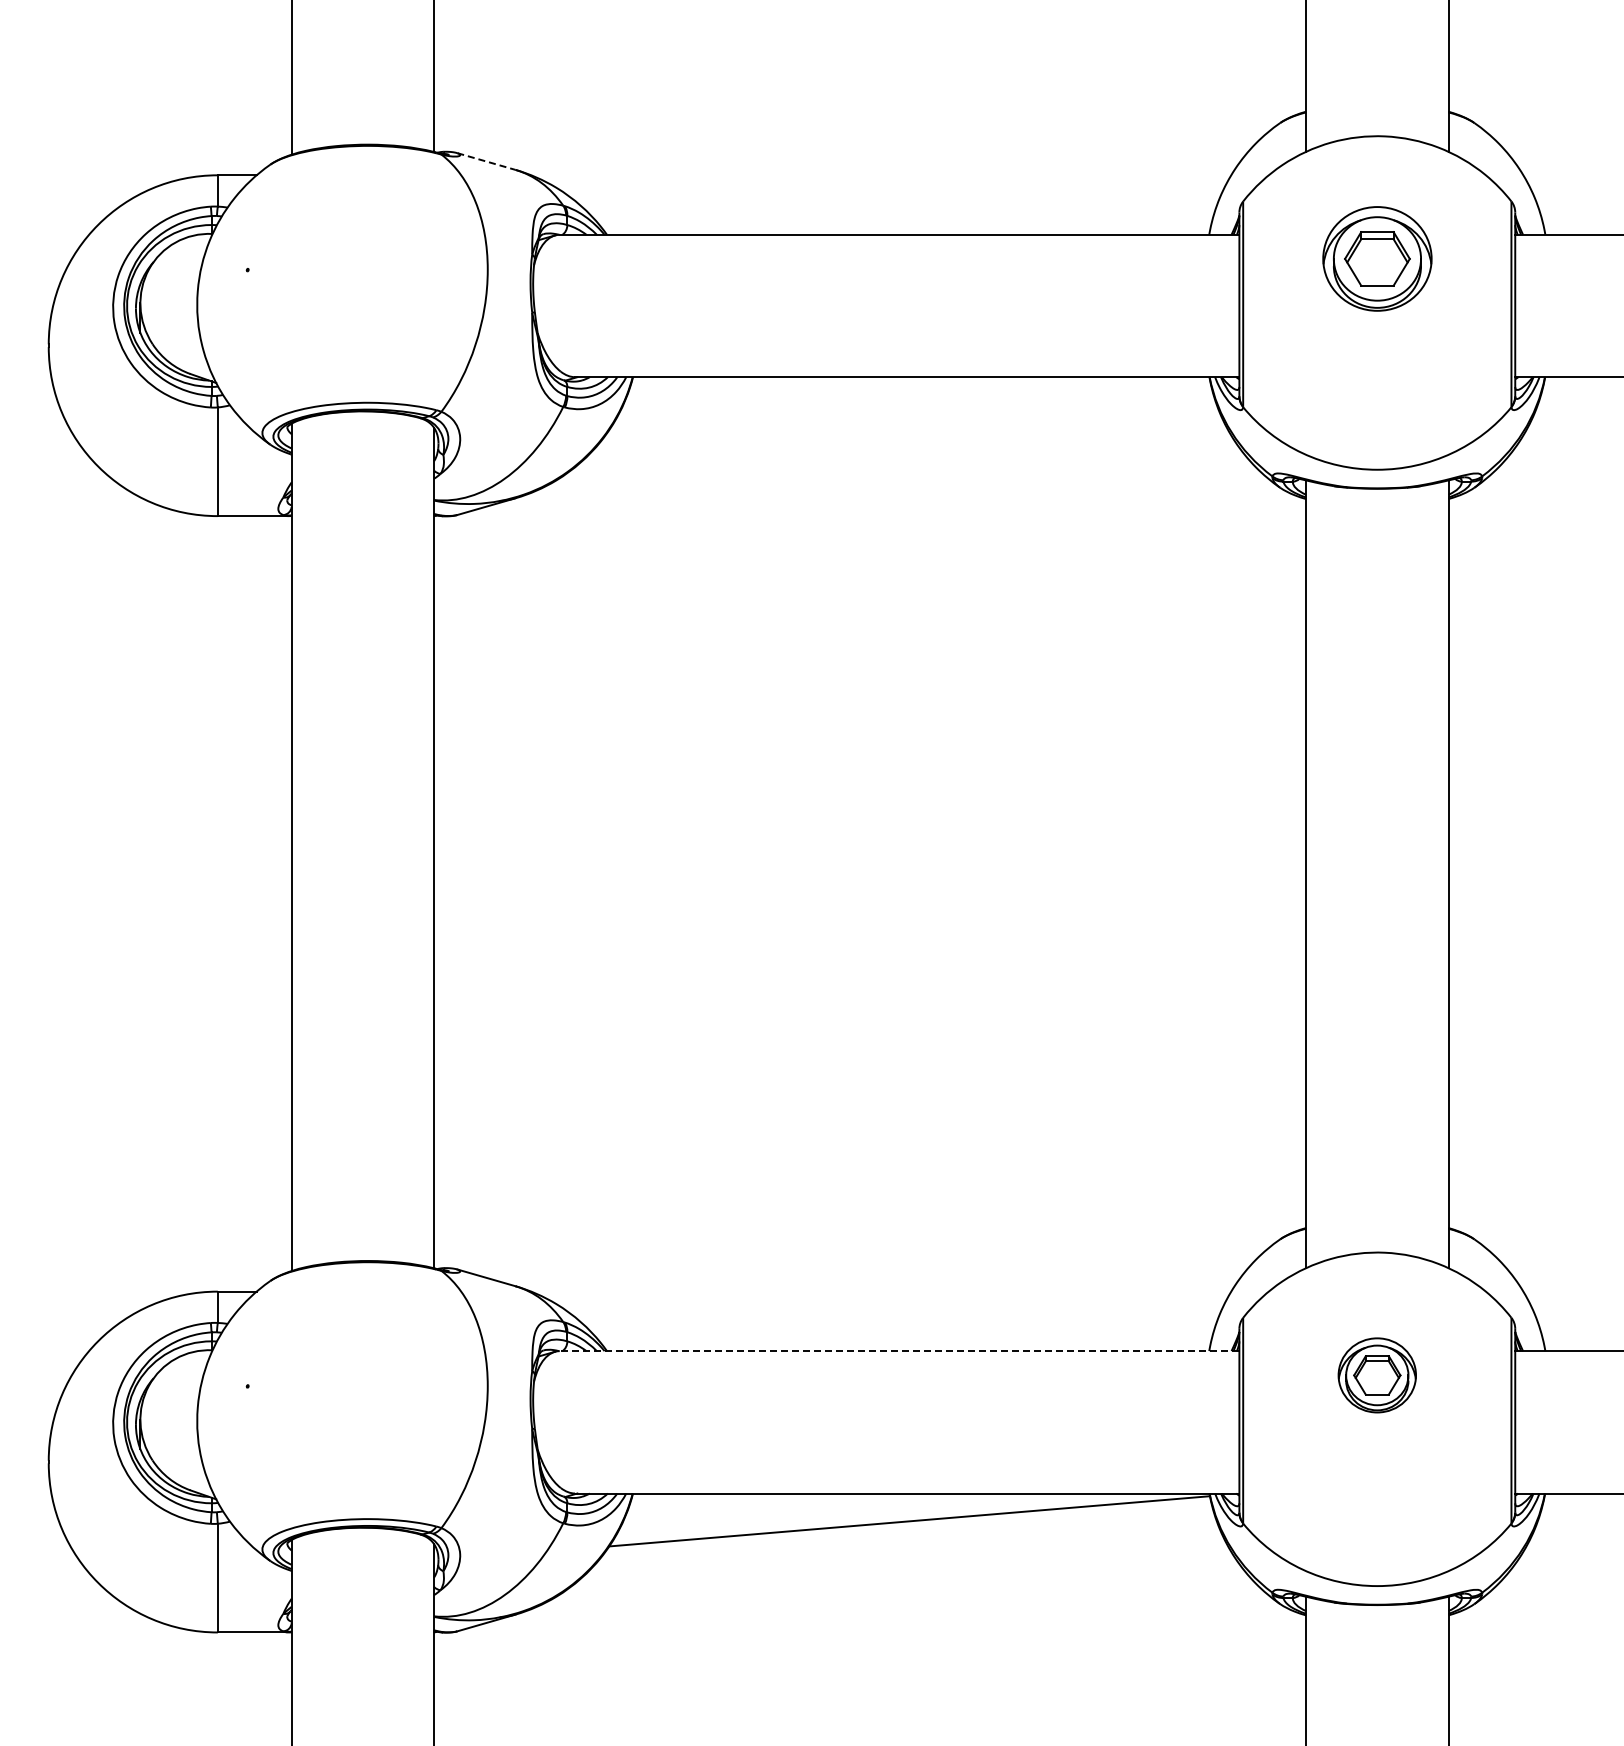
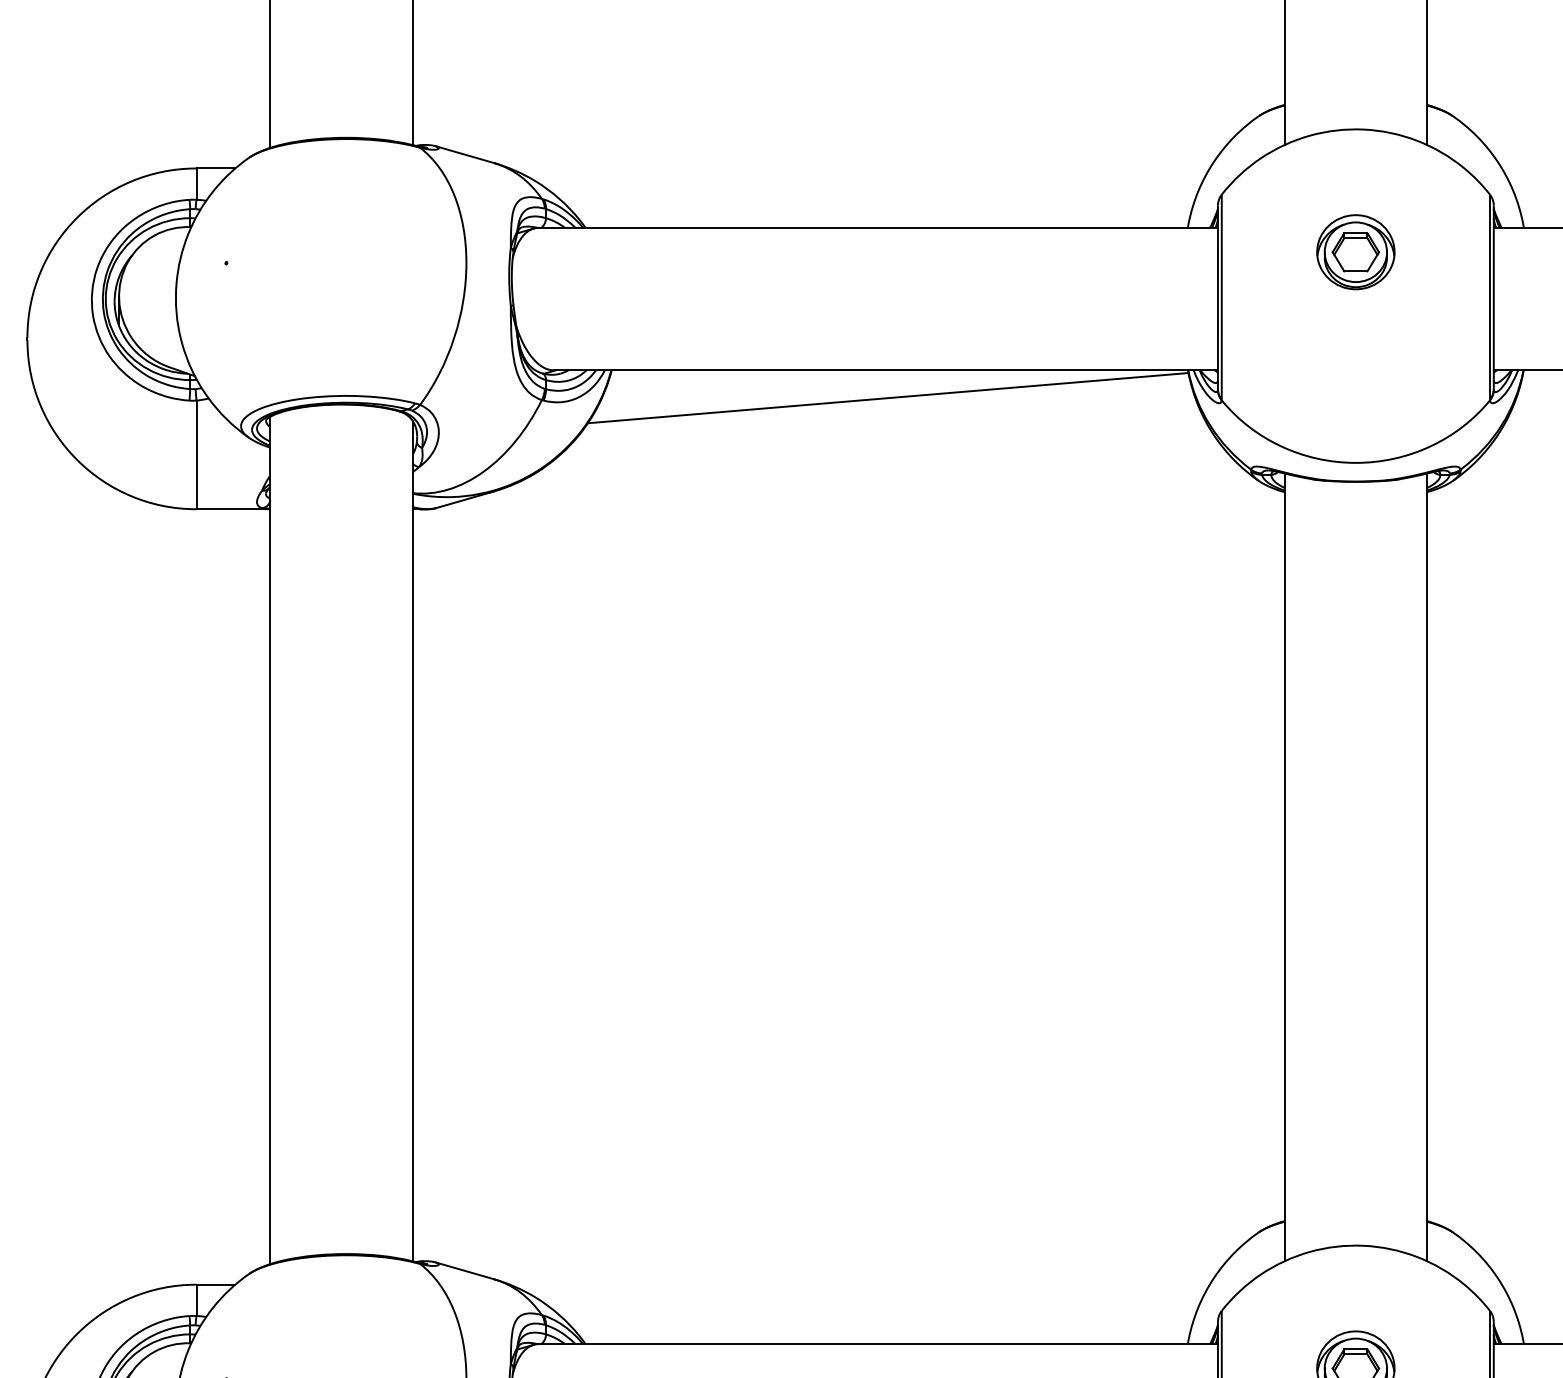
line: (486, 161) -> (465, 154), dashed -> solid
part: (1376, 259) -> (1355, 252), size x0.71
line: (909, 404) -> (888, 397), added
line: (899, 1351) -> (878, 1344), dashed -> solid

